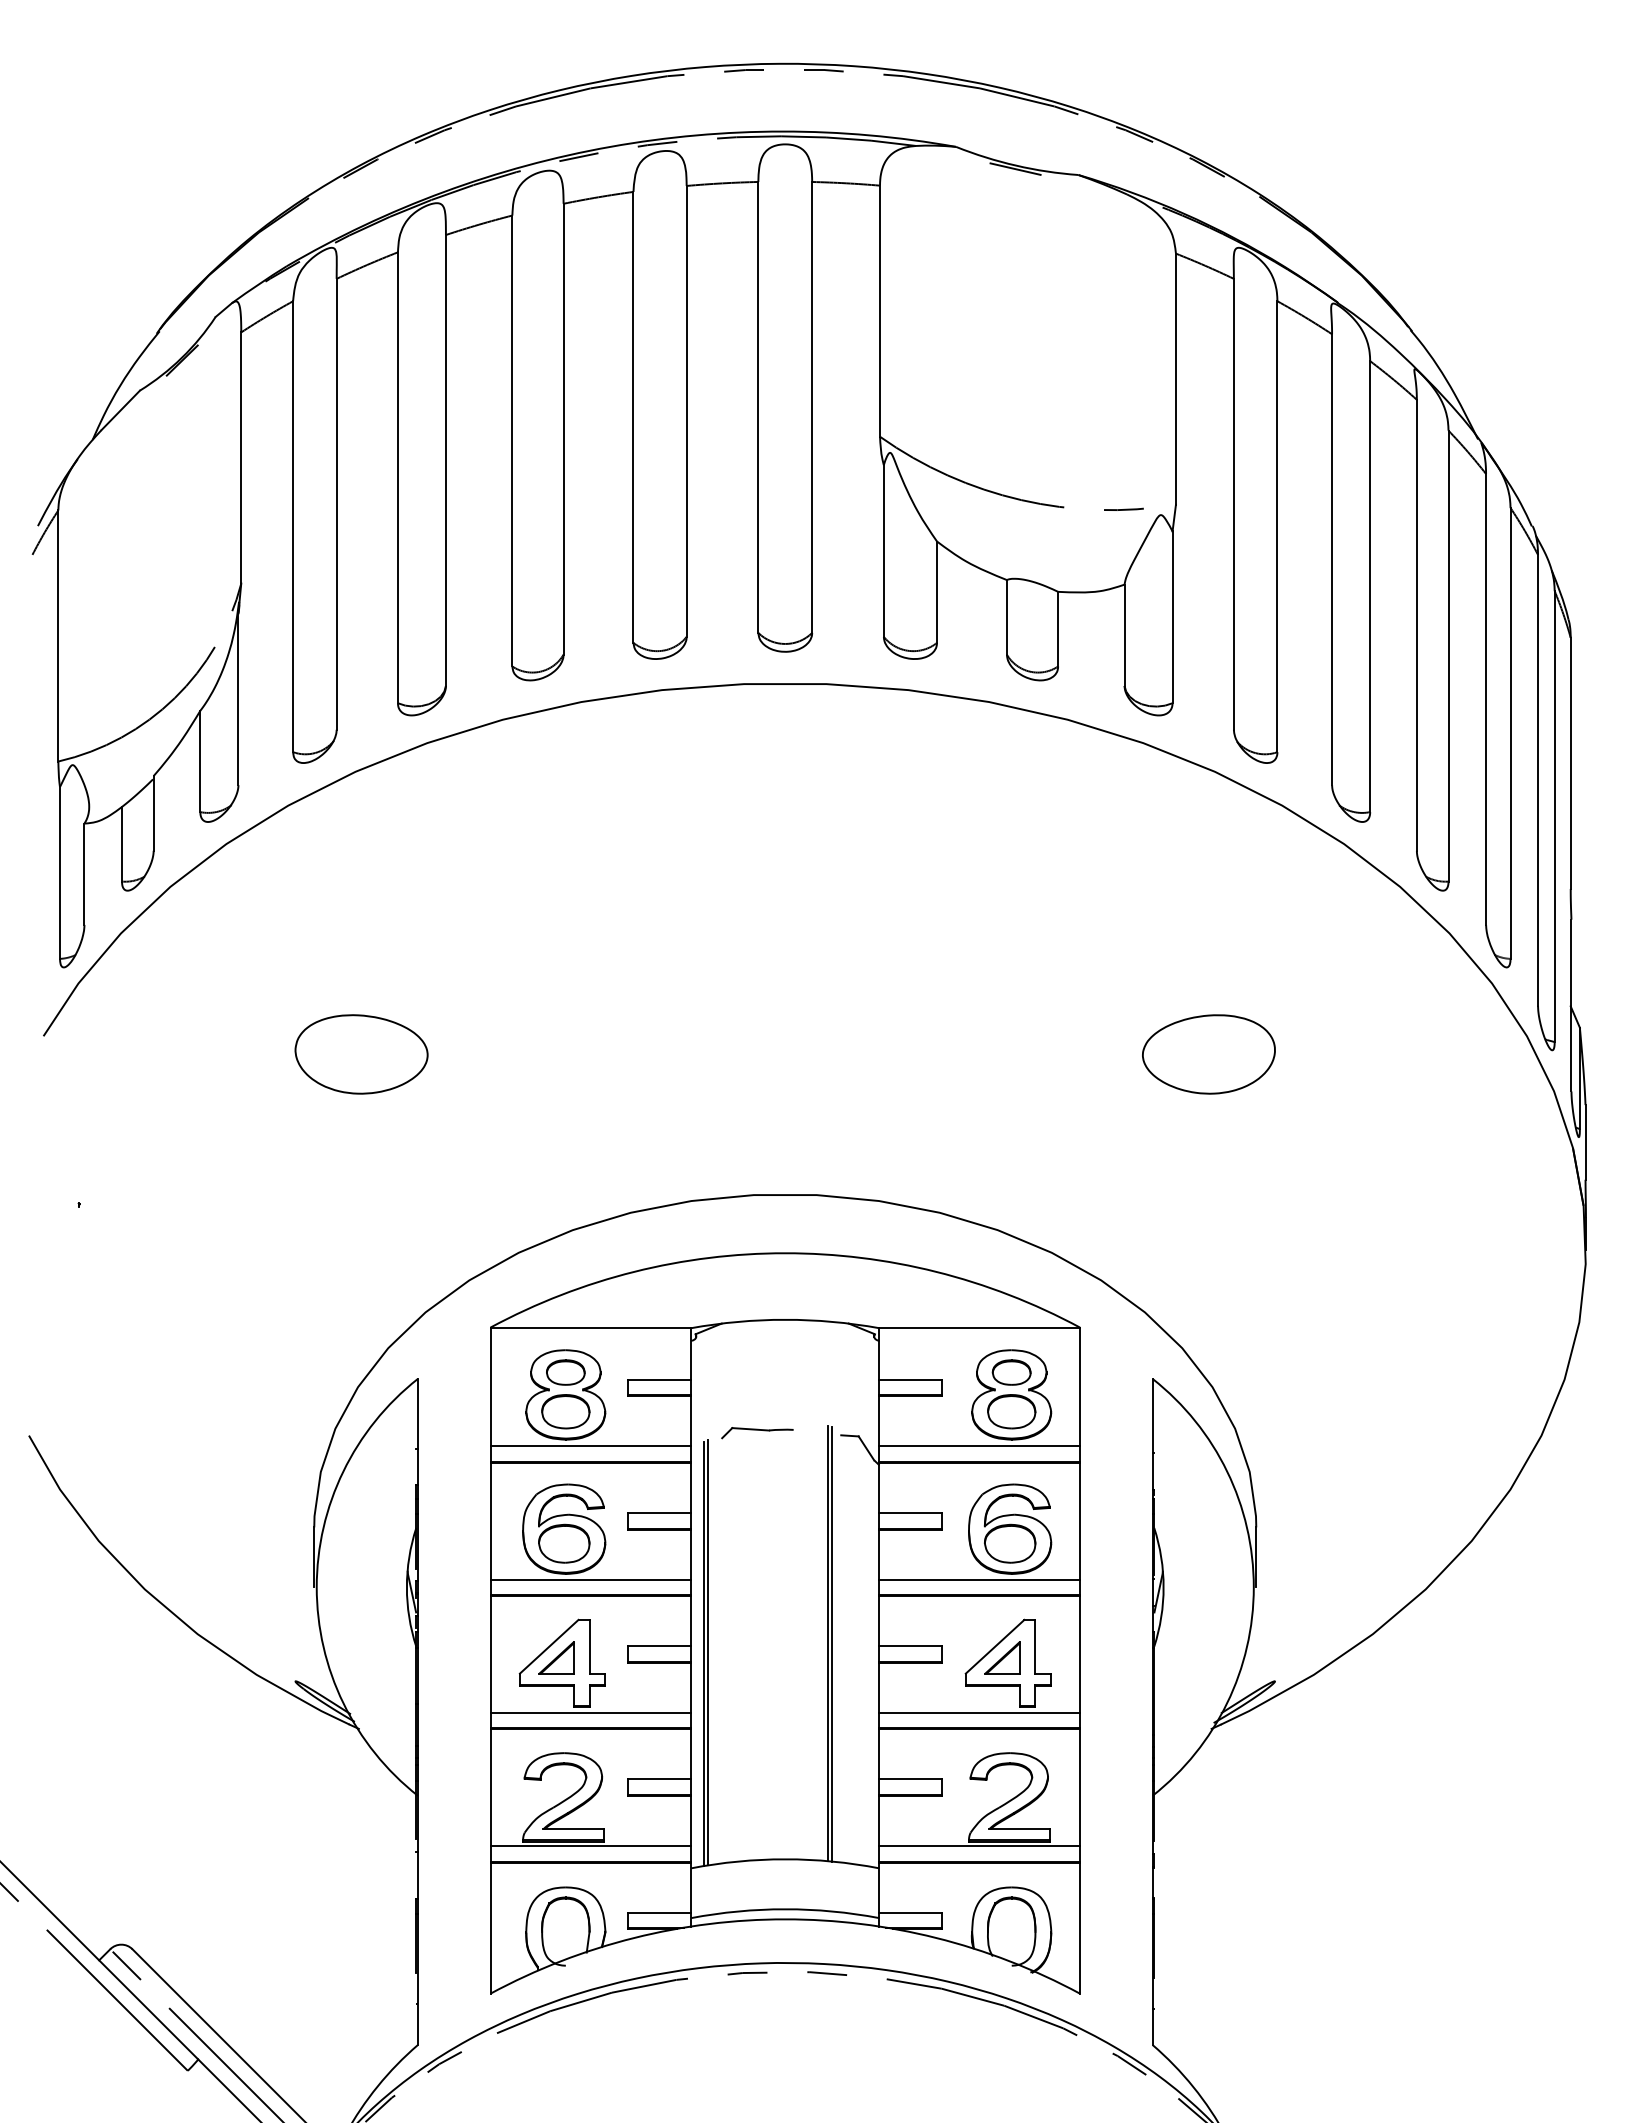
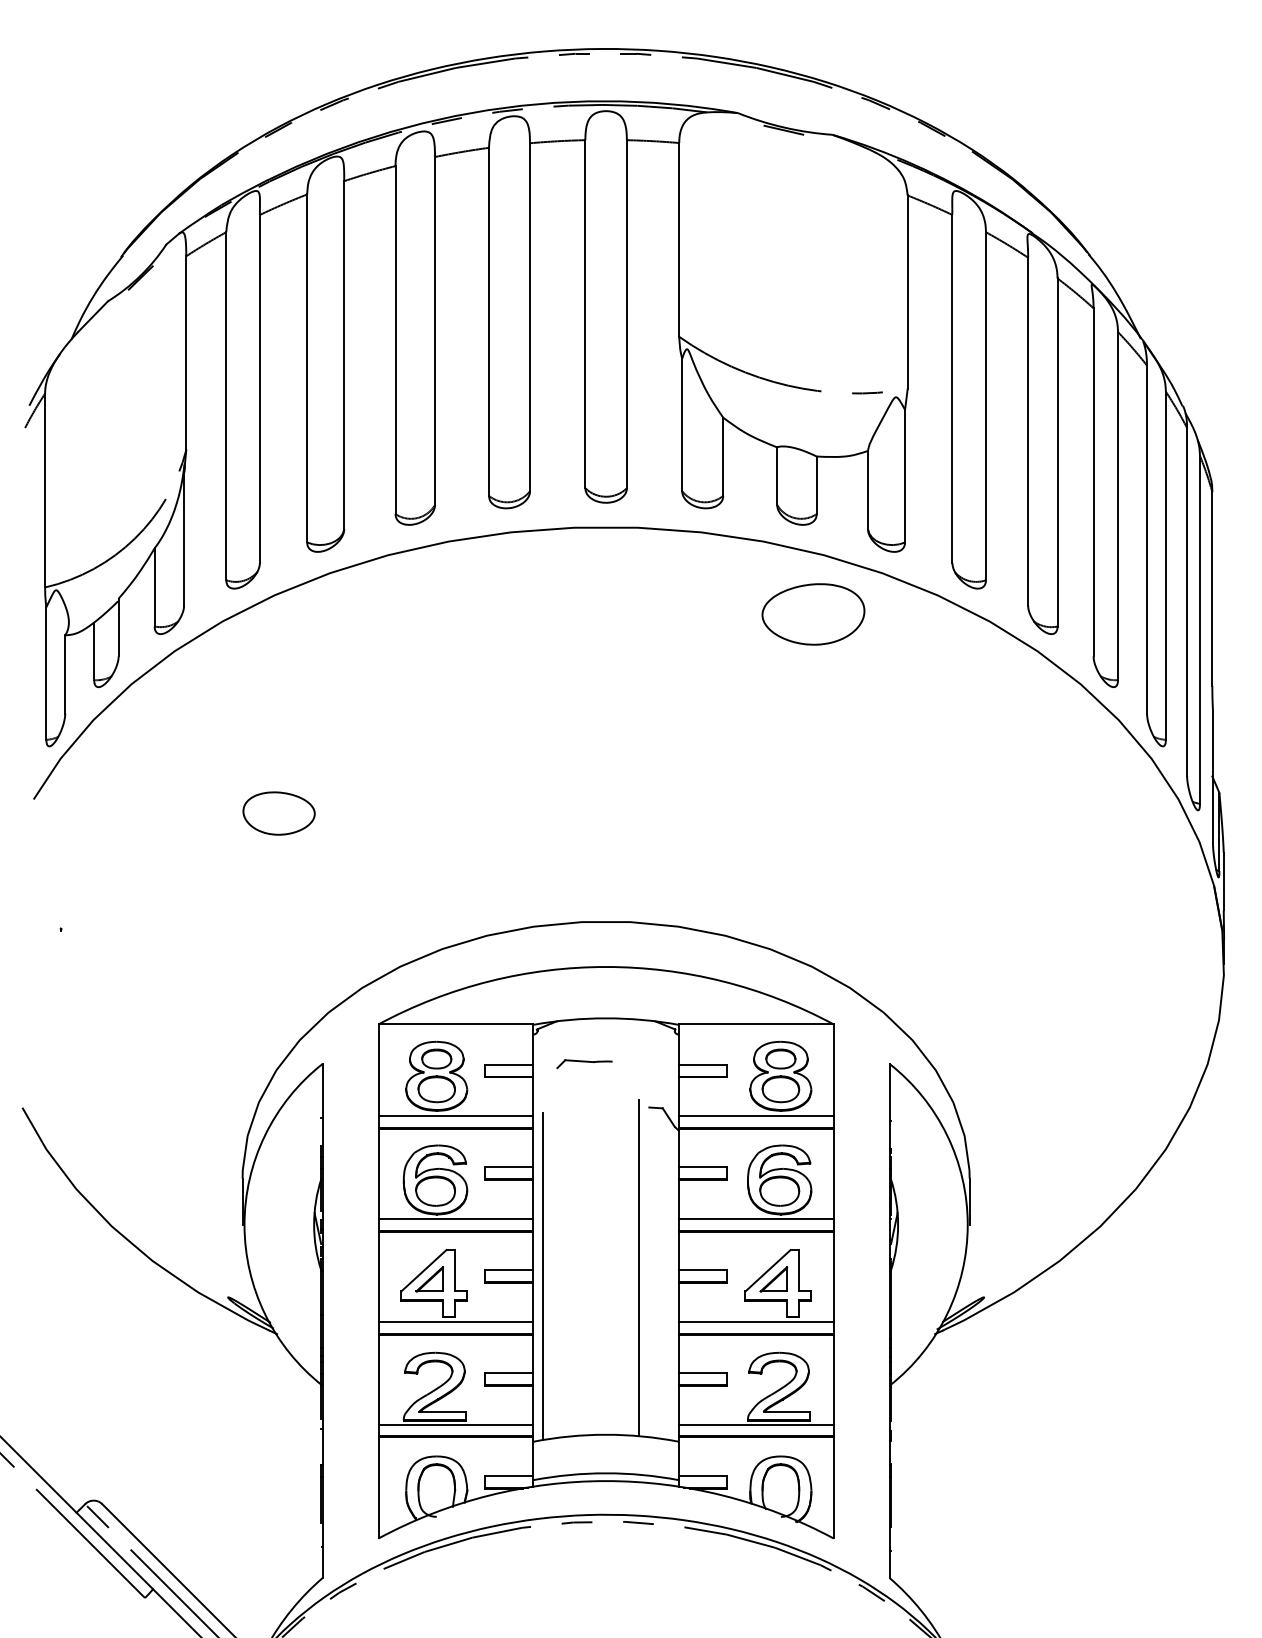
part: (361, 1054) -> (279, 813), size x0.7
part: (1208, 1054) -> (813, 614), moved
part: (757, 1433) -> (584, 1064), moved
line: (831, 1644) -> (641, 1268), removed
line: (707, 1652) -> (546, 1275), removed

